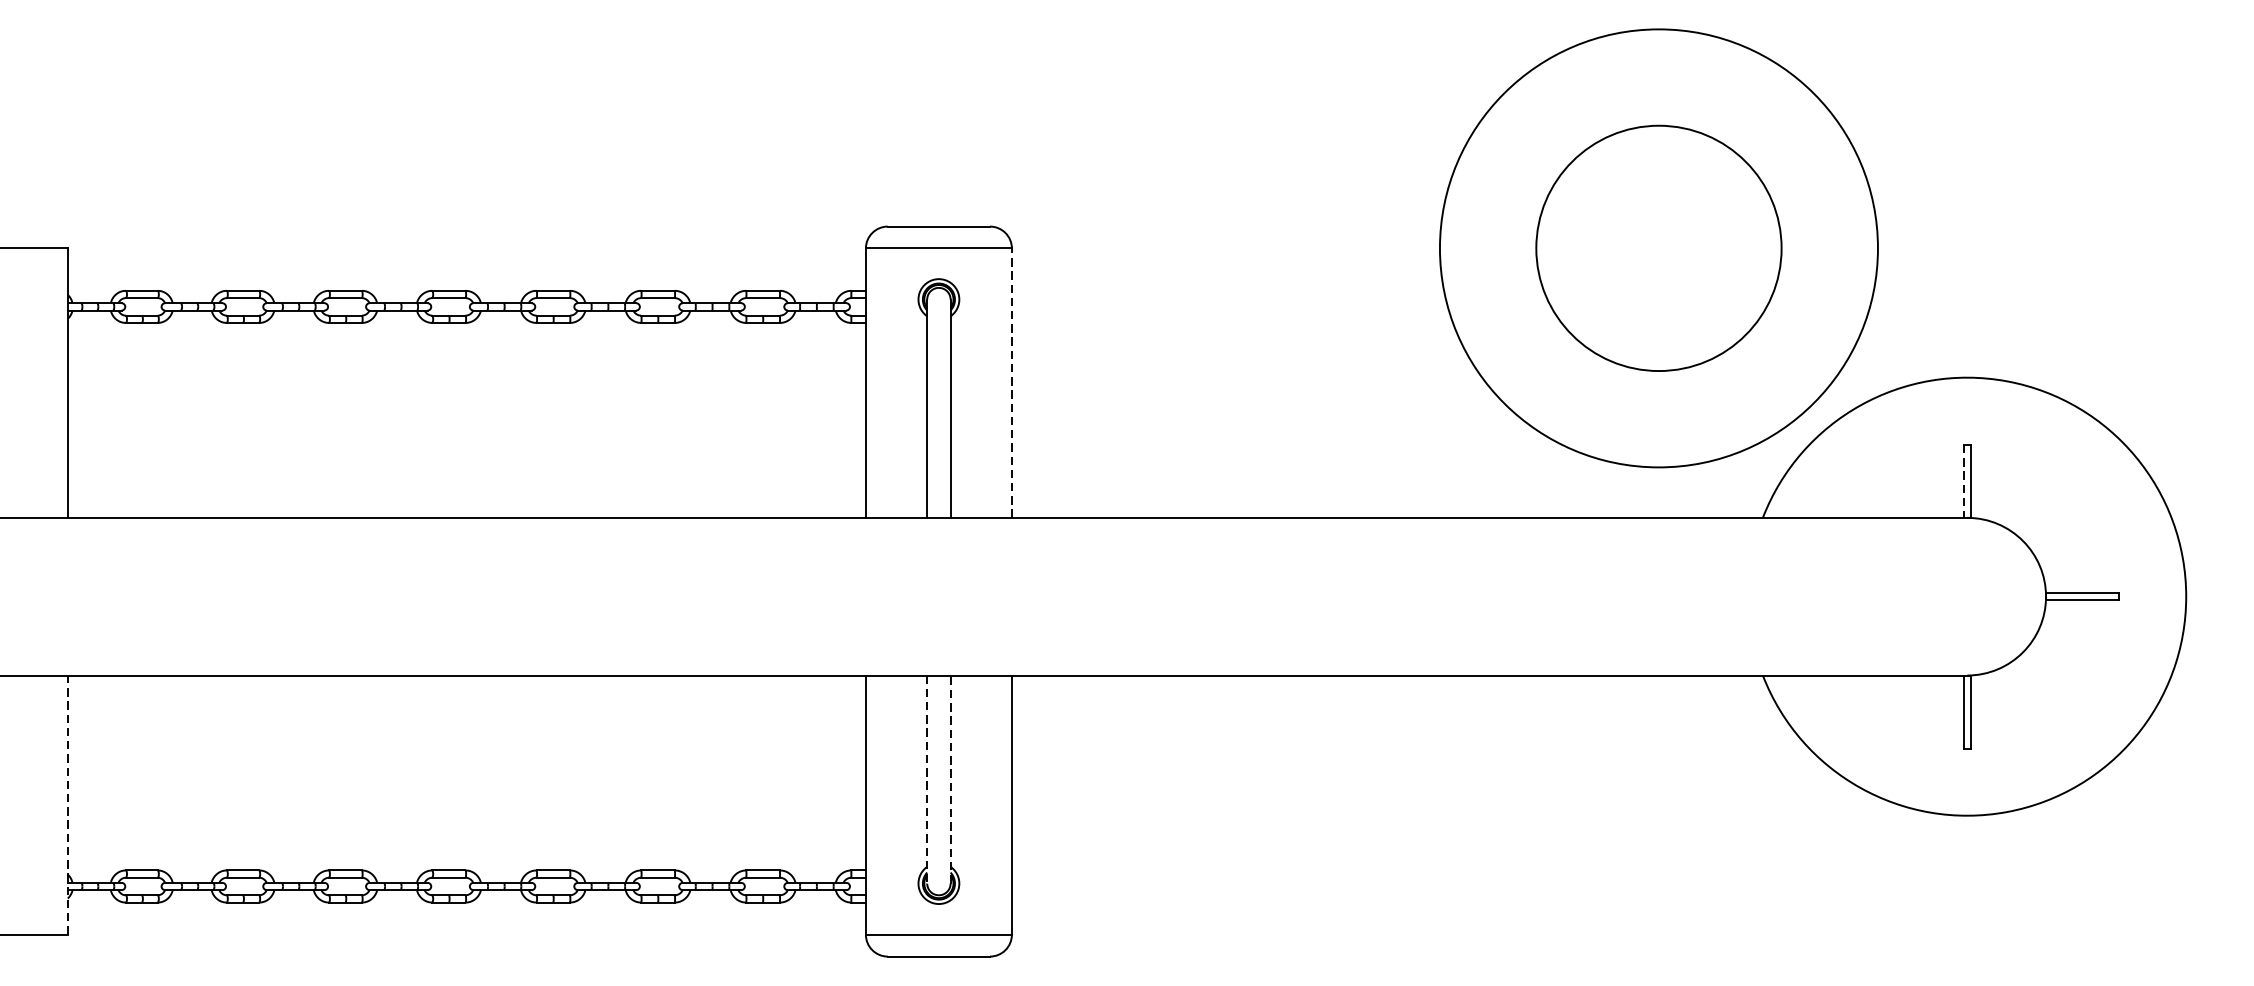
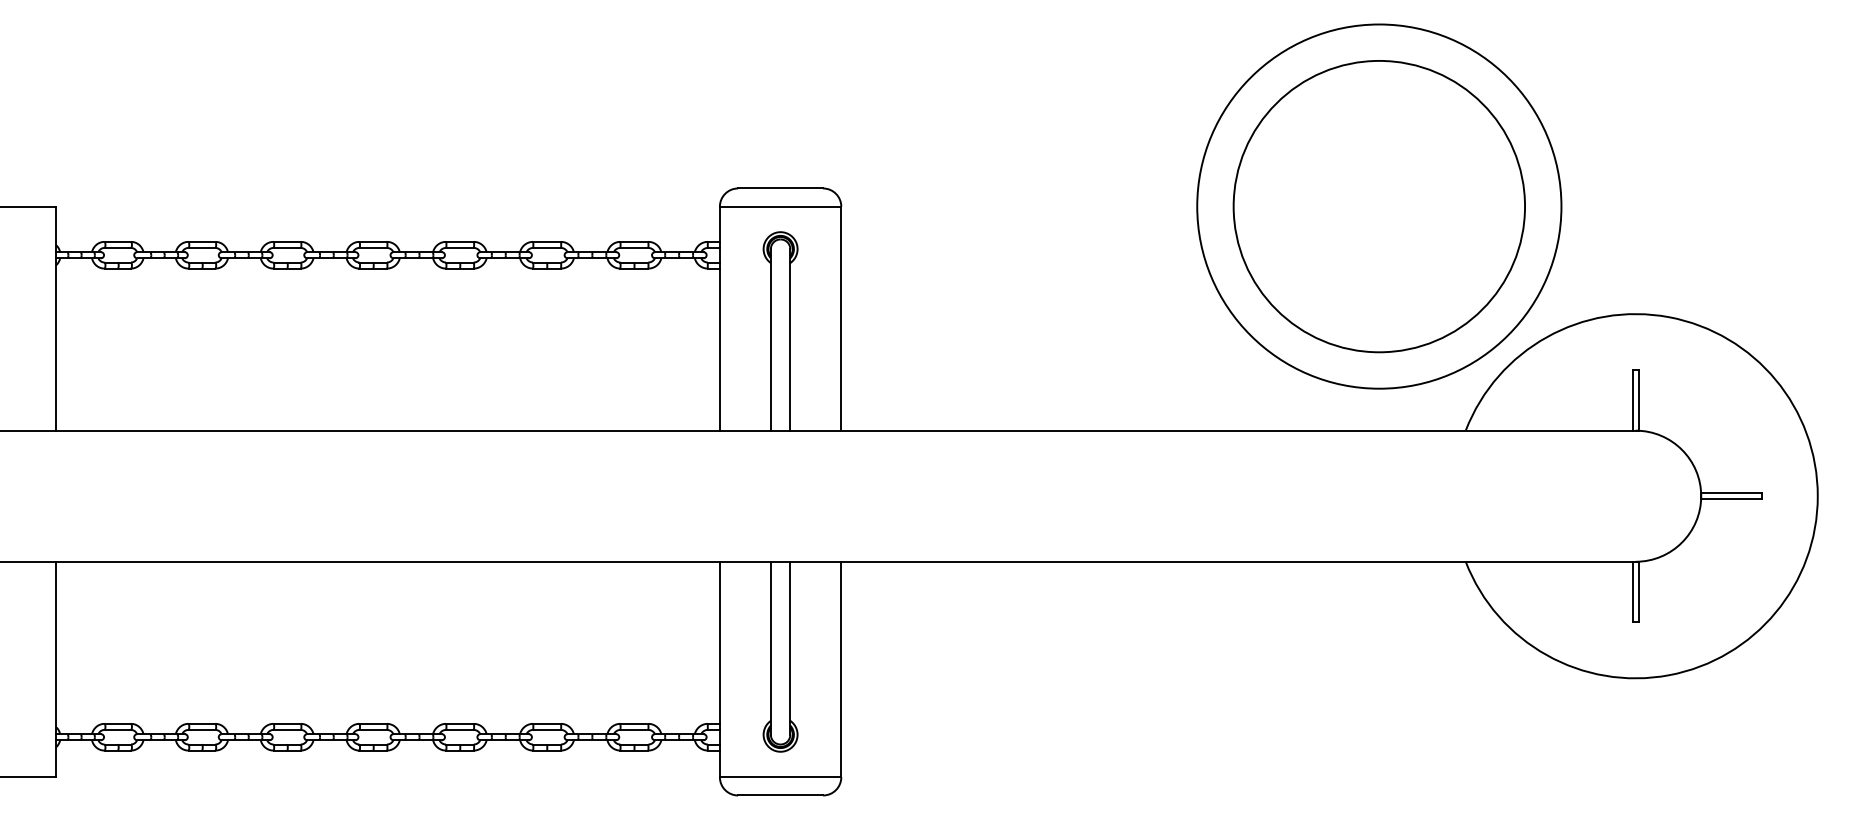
circle: (1659, 248) -> (1379, 206), size x1.43
line: (1012, 382) -> (841, 318), dashed -> solid
line: (1963, 481) -> (1632, 400), dashed -> solid
line: (926, 779) -> (770, 648), dashed -> solid
line: (950, 779) -> (790, 648), dashed -> solid
line: (68, 805) -> (56, 669), dashed -> solid

